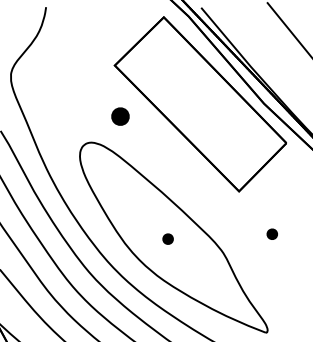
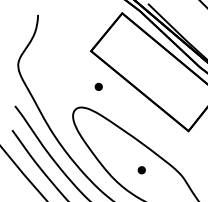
part: (119, 116) -> (98, 86), size x0.62

